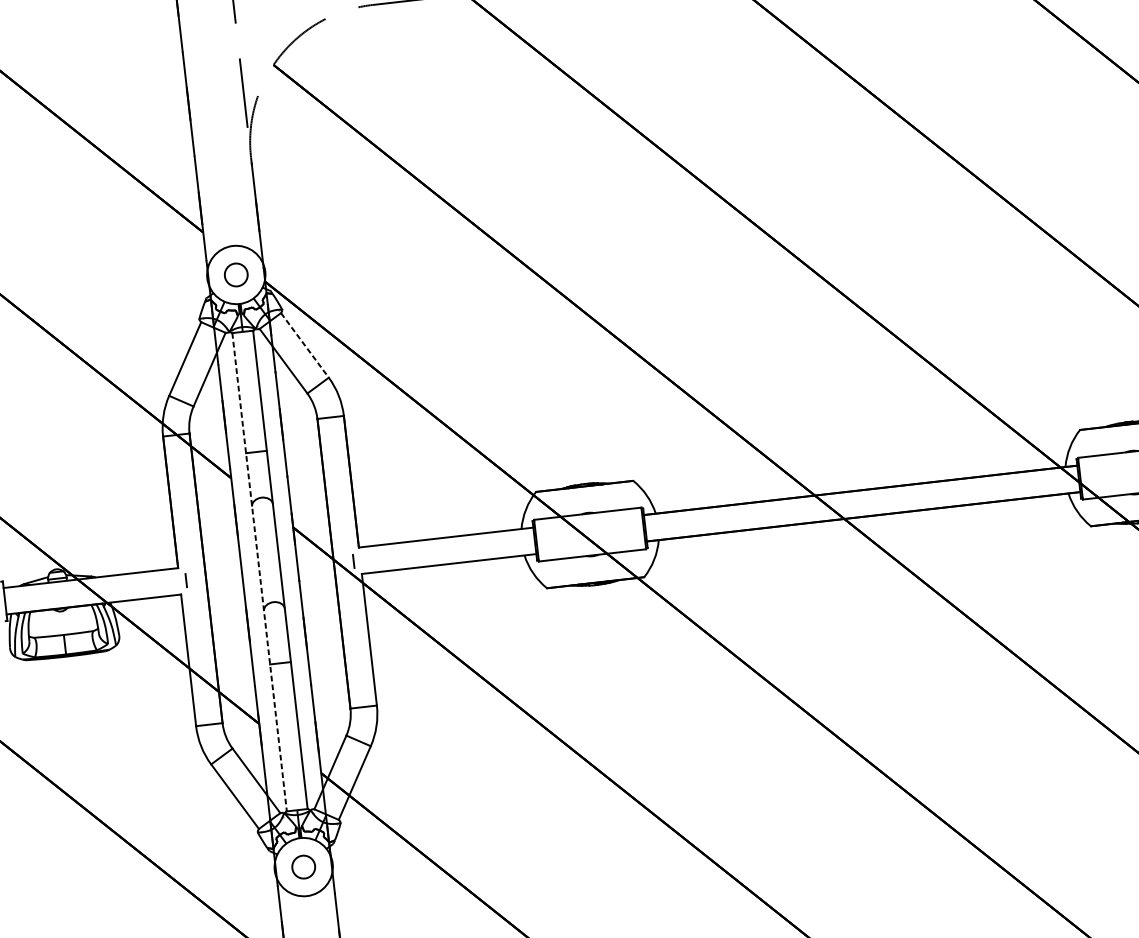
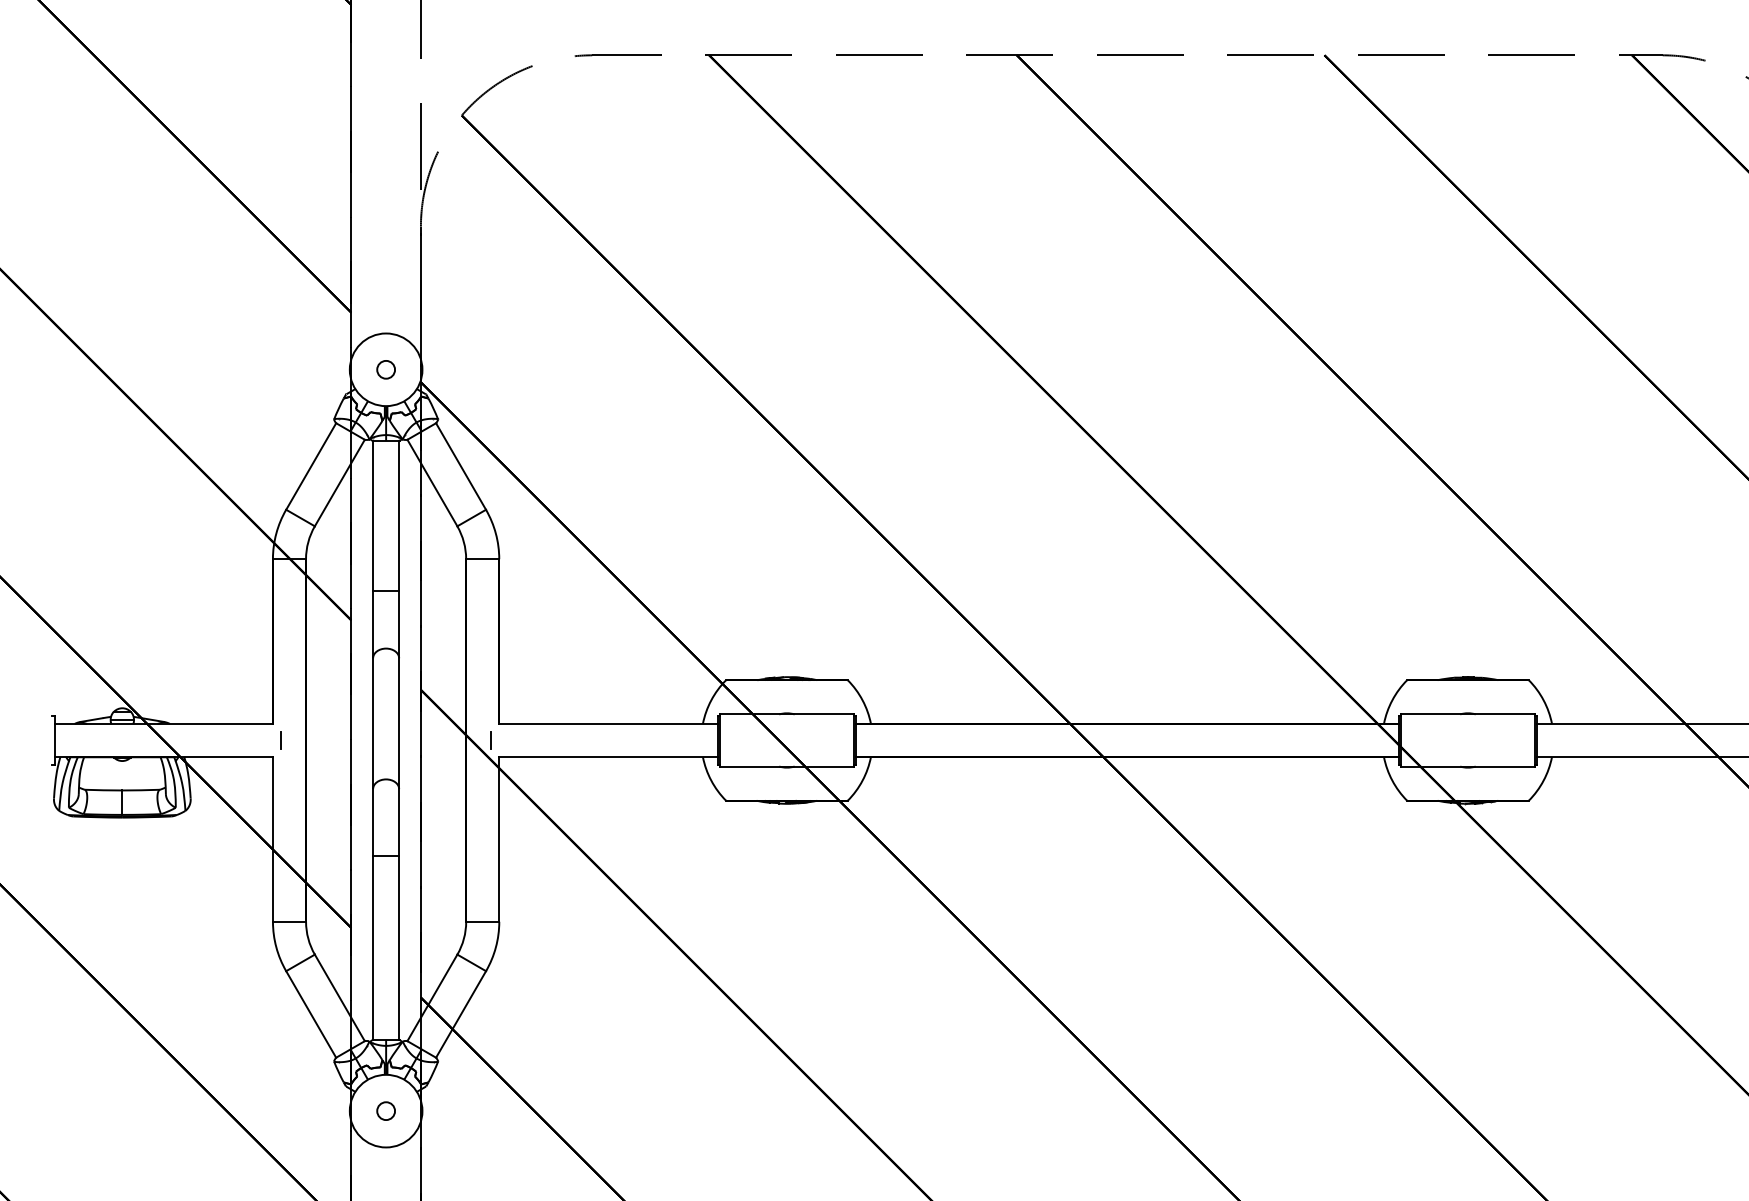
circle: (236, 274) -> (386, 369), size x0.62
line: (305, 345) -> (461, 466), dashed -> solid
line: (259, 572) -> (373, 740), dashed -> solid
circle: (304, 867) -> (386, 1111), size x0.62

